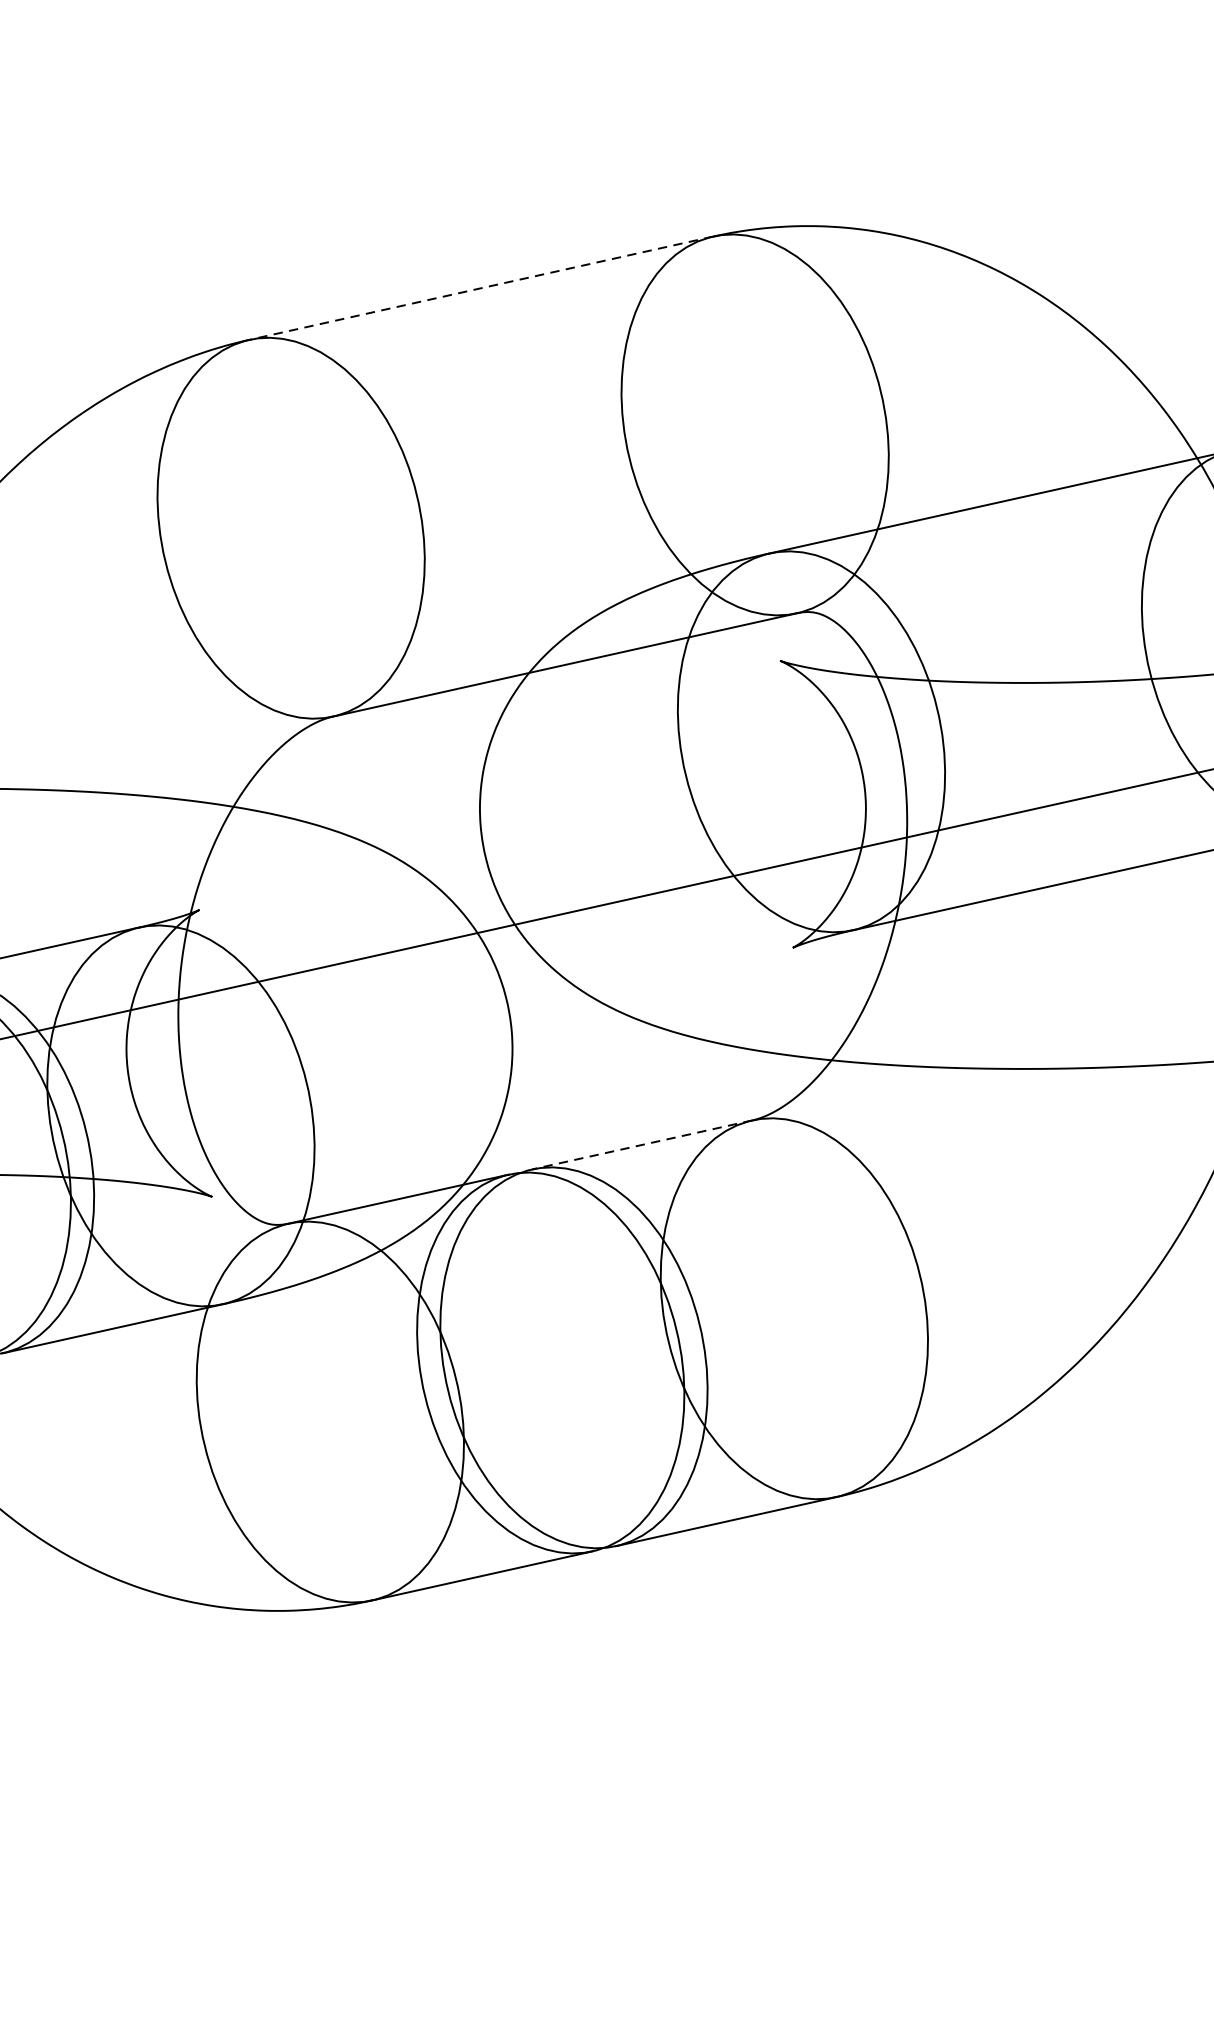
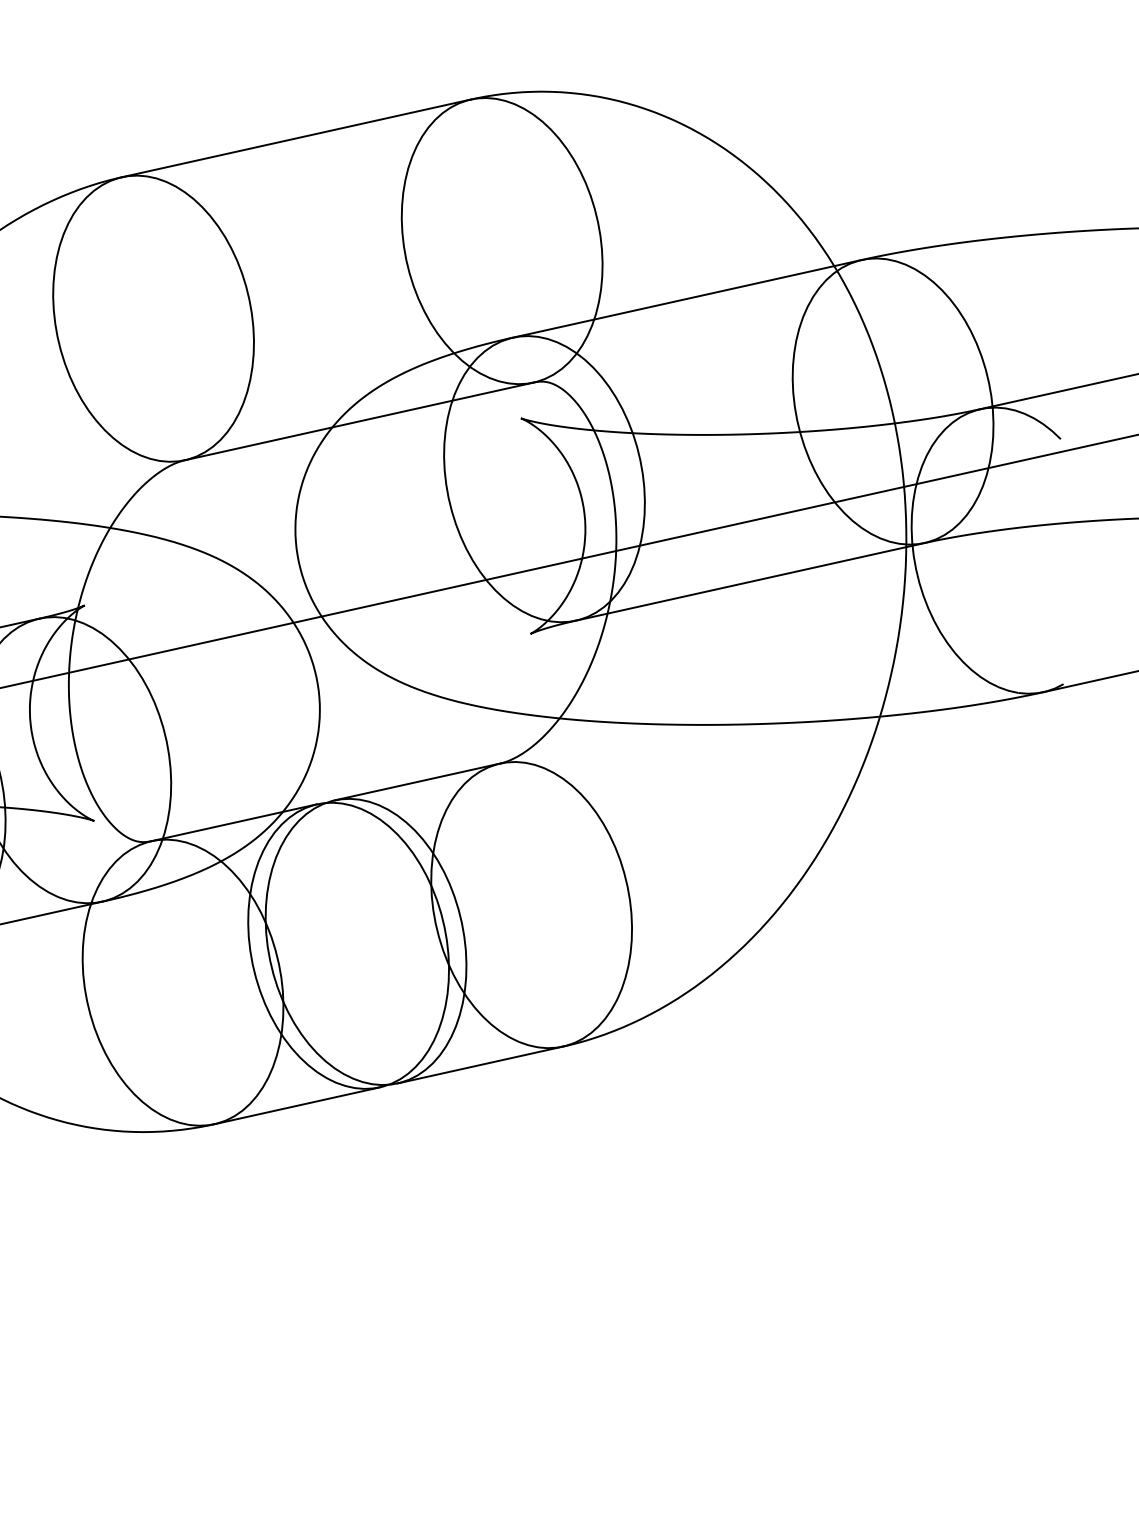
line: (481, 288) -> (296, 138), dashed -> solid
line: (642, 1144) -> (417, 781), dashed -> solid

